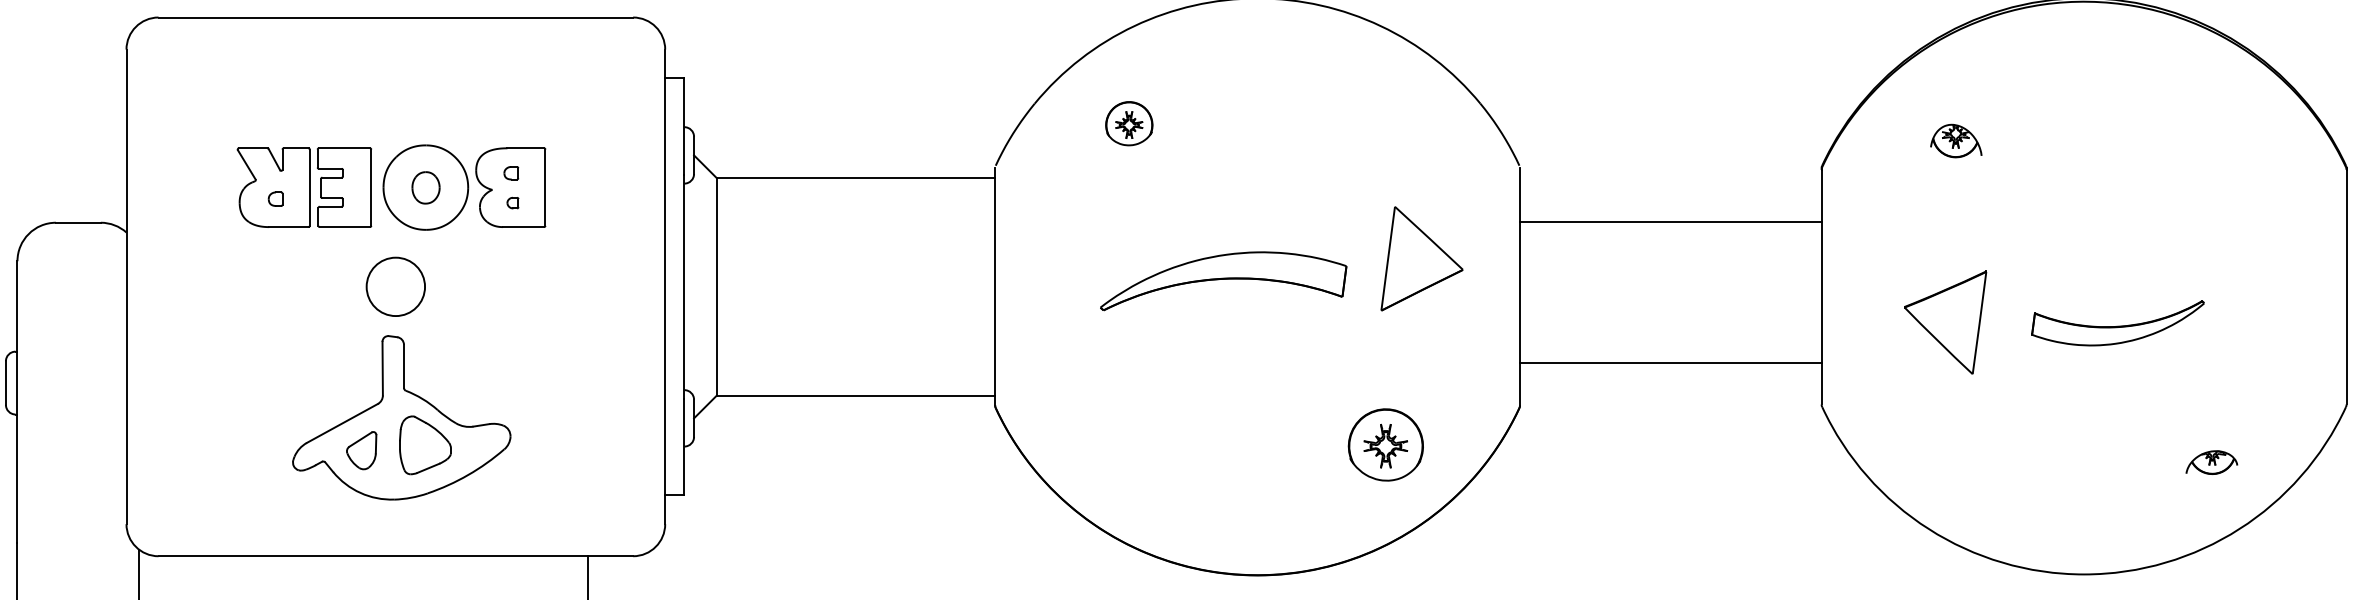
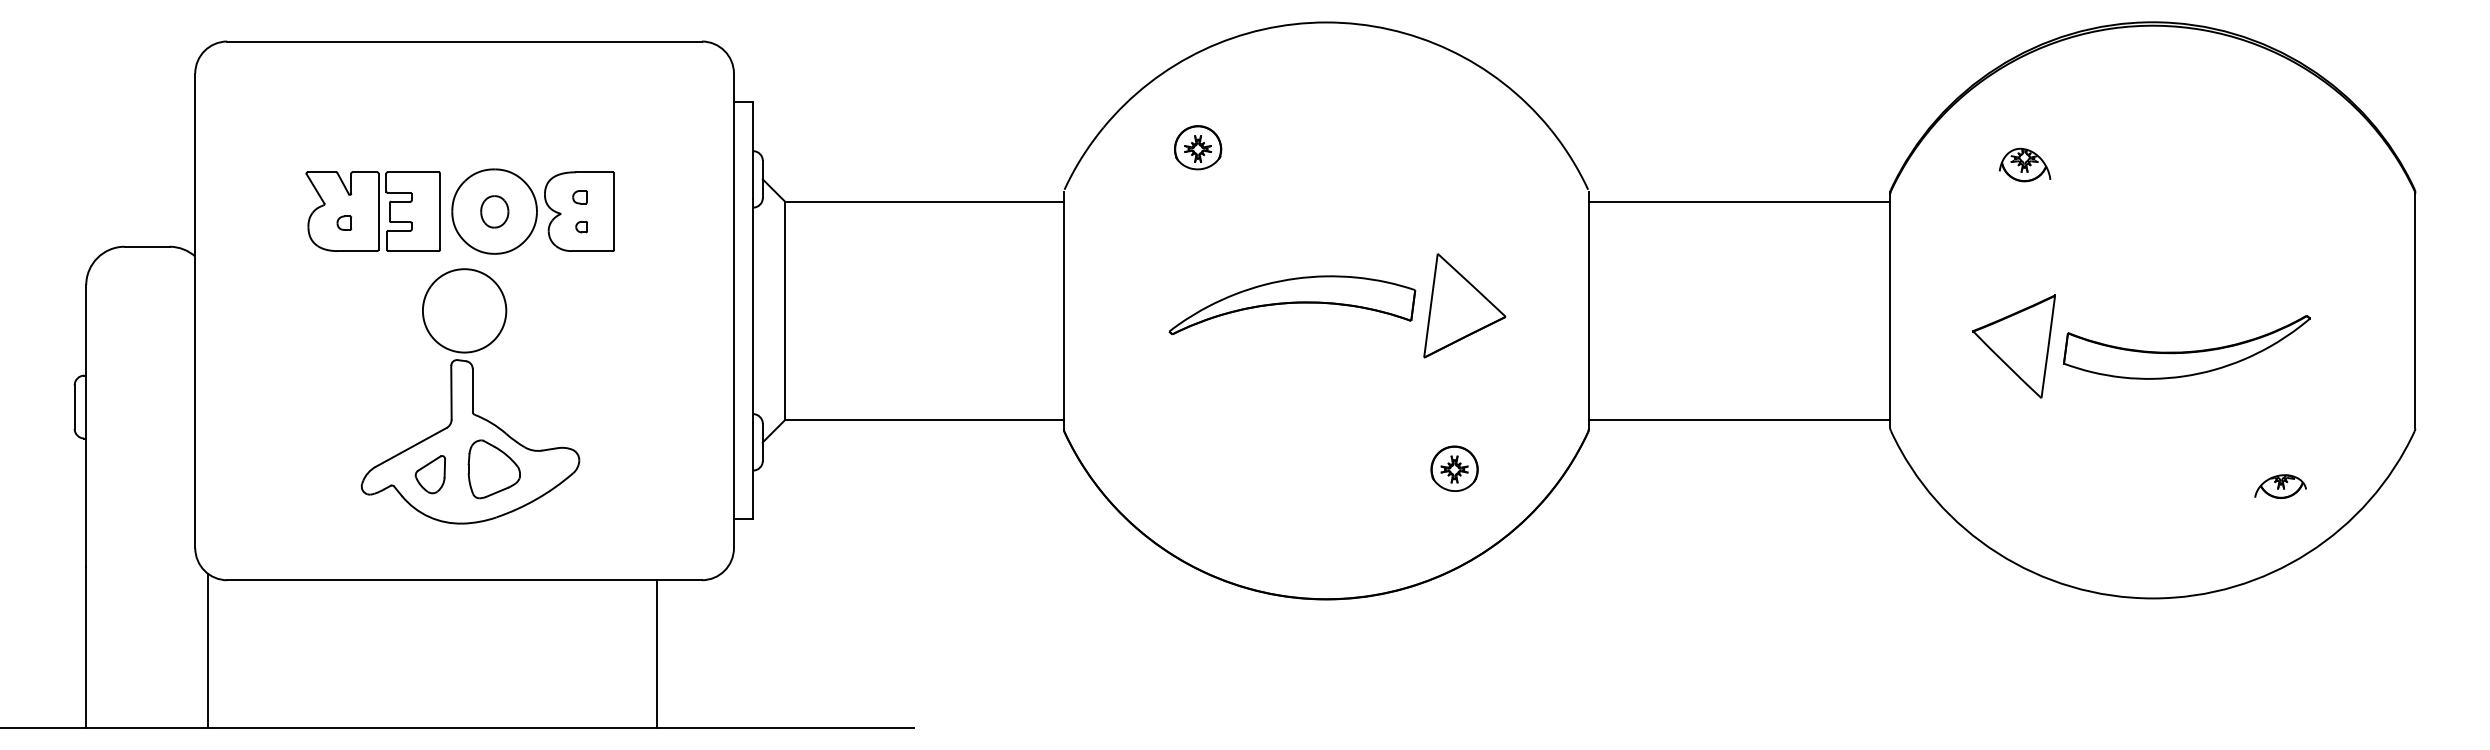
line: (1670, 221) -> (1739, 201), moved
part: (1421, 258) -> (1464, 305), moved
circle: (395, 286) -> (464, 310), size x1.43
part: (2117, 323) -> (2186, 347), size x1.43
line: (1670, 362) -> (1739, 419), moved
part: (1385, 444) -> (1454, 468), size x0.62

